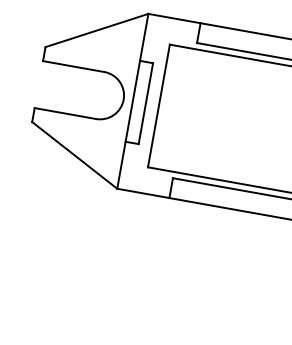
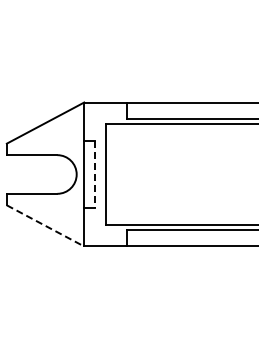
line: (145, 103) -> (94, 174), solid -> dashed
line: (74, 154) -> (45, 225), solid -> dashed

